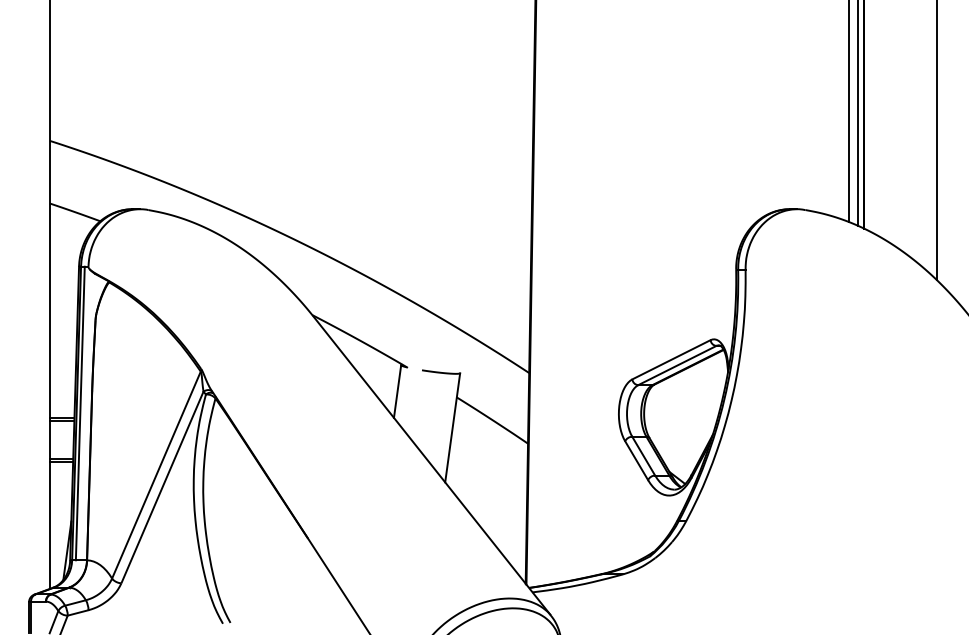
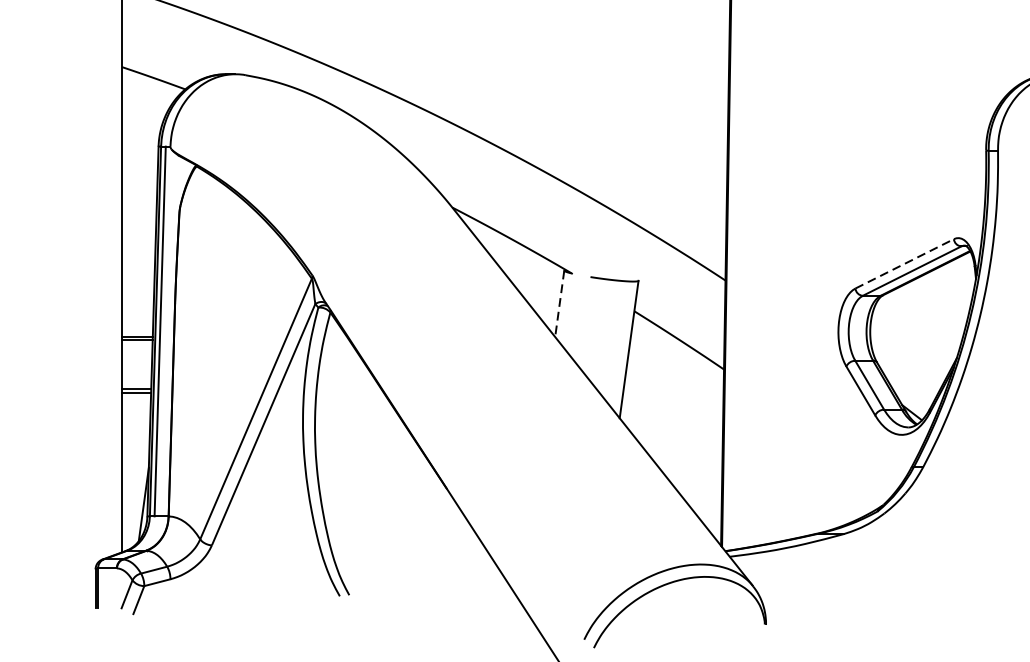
line: (671, 359) -> (904, 263), solid -> dashed
line: (397, 391) -> (559, 303), solid -> dashed

